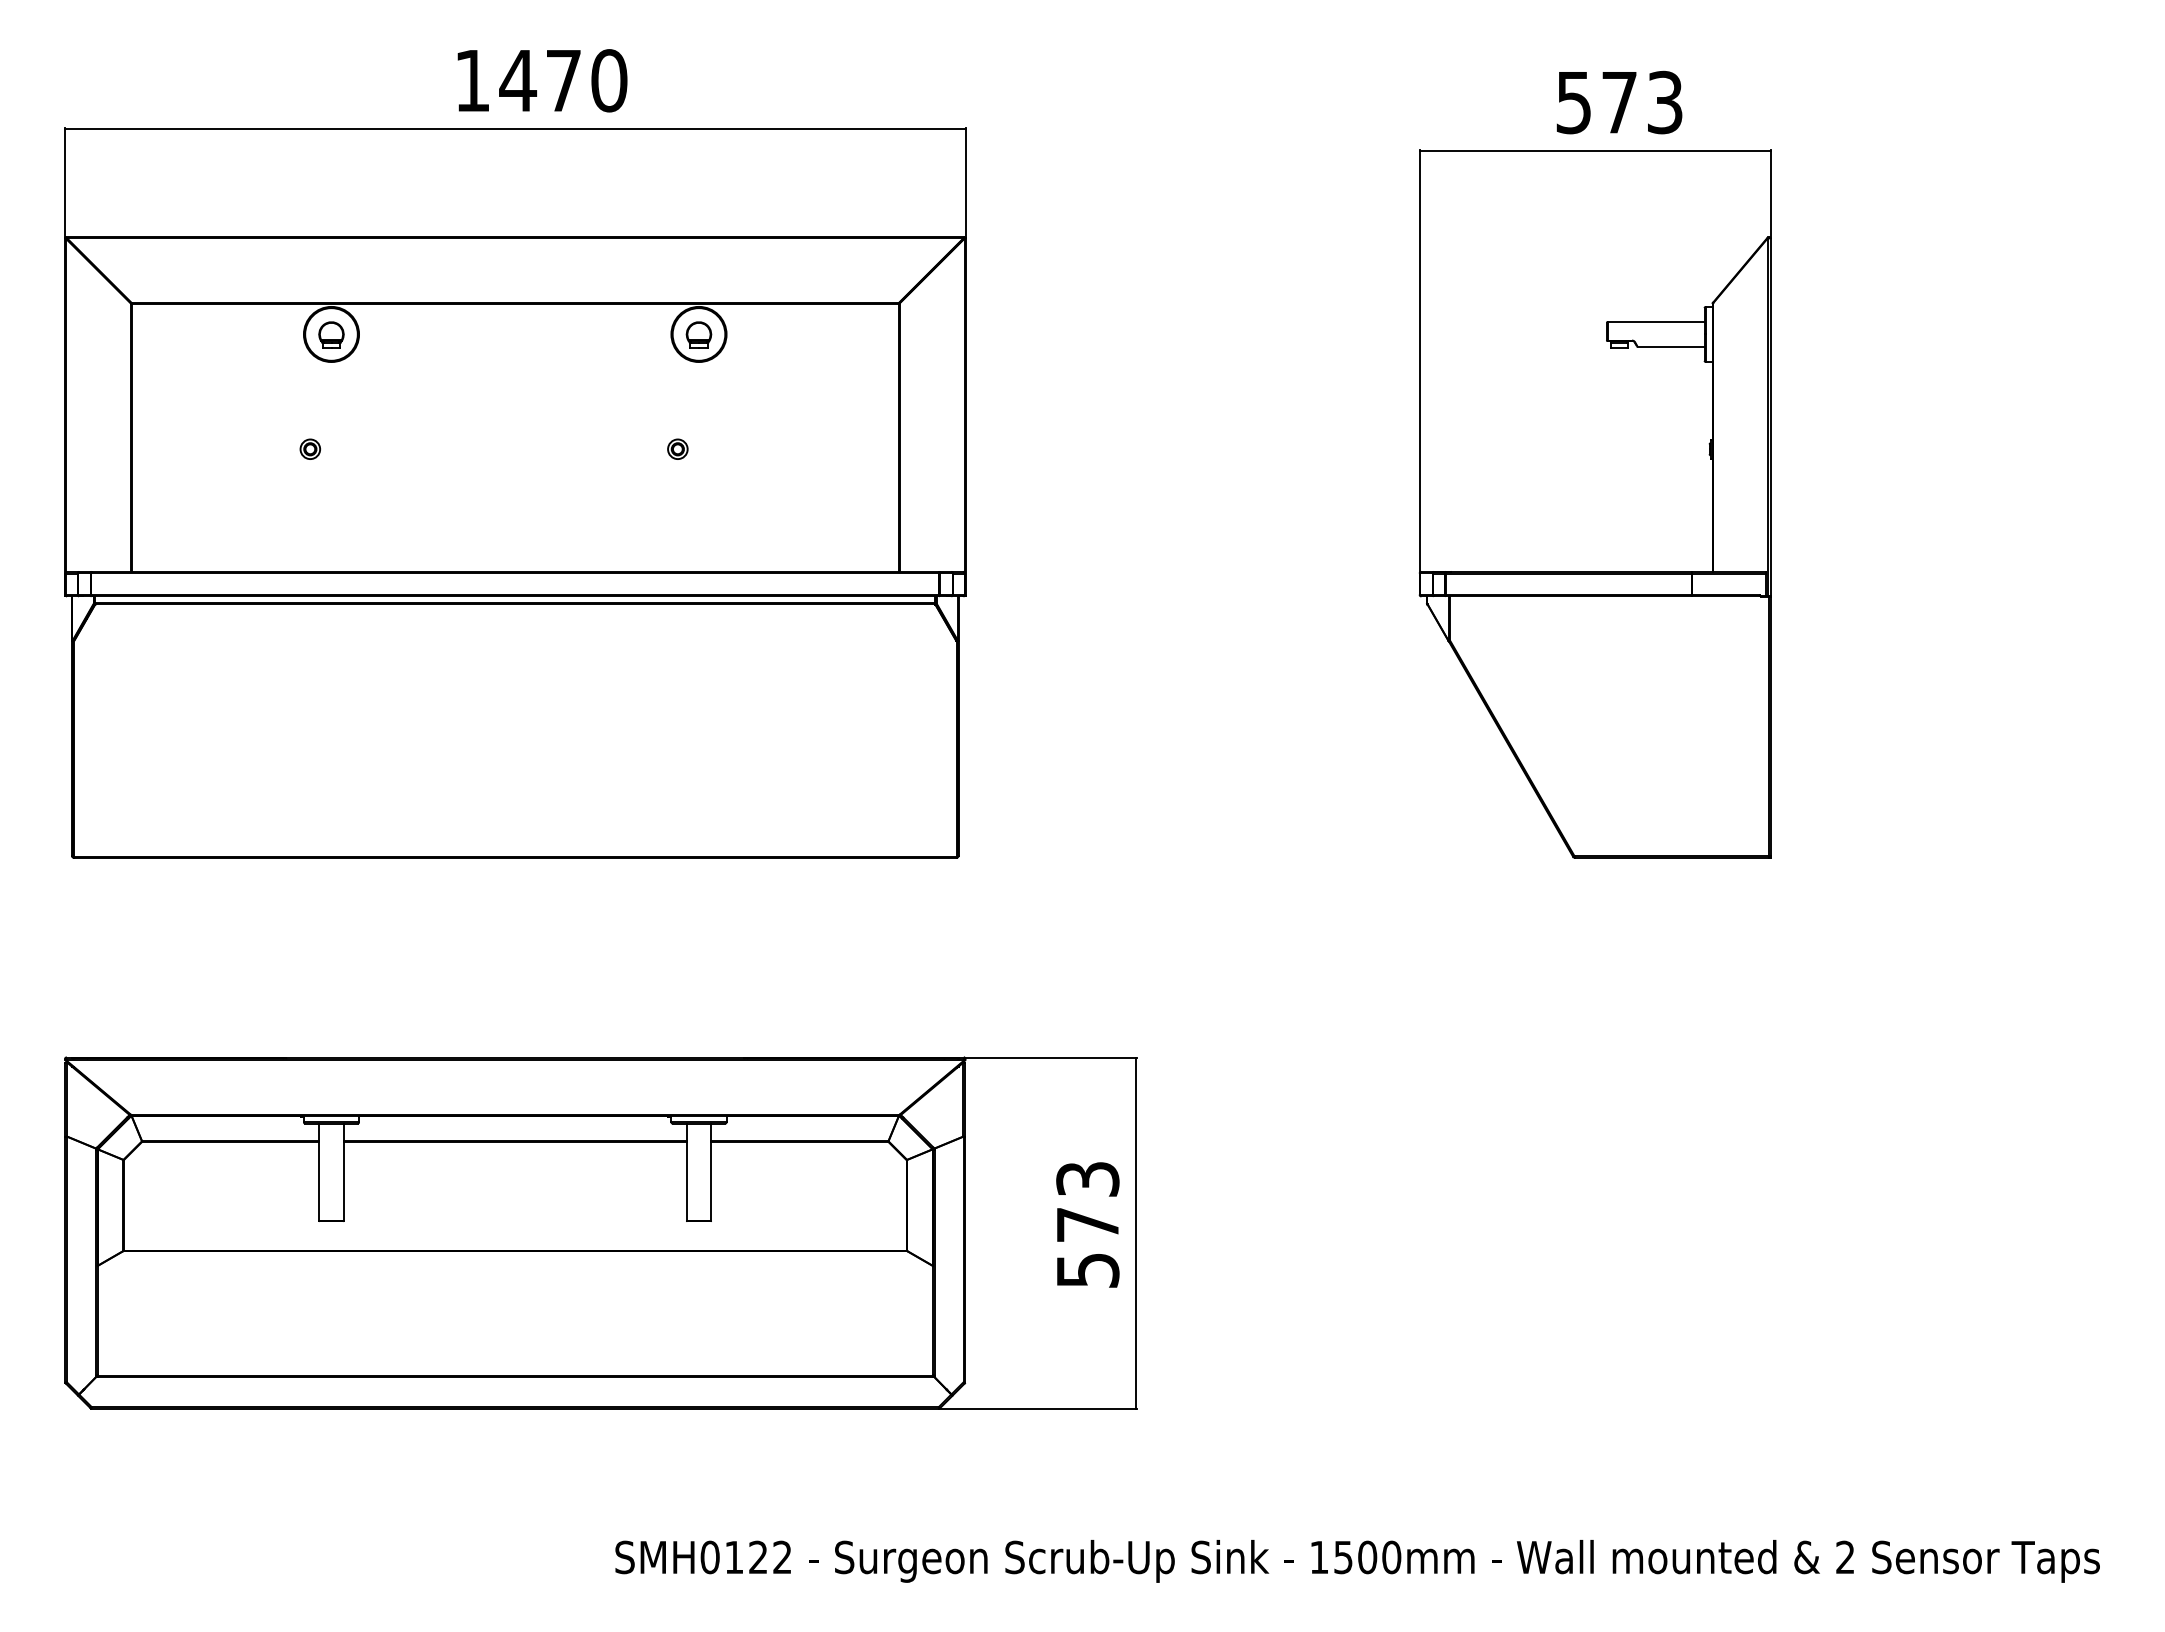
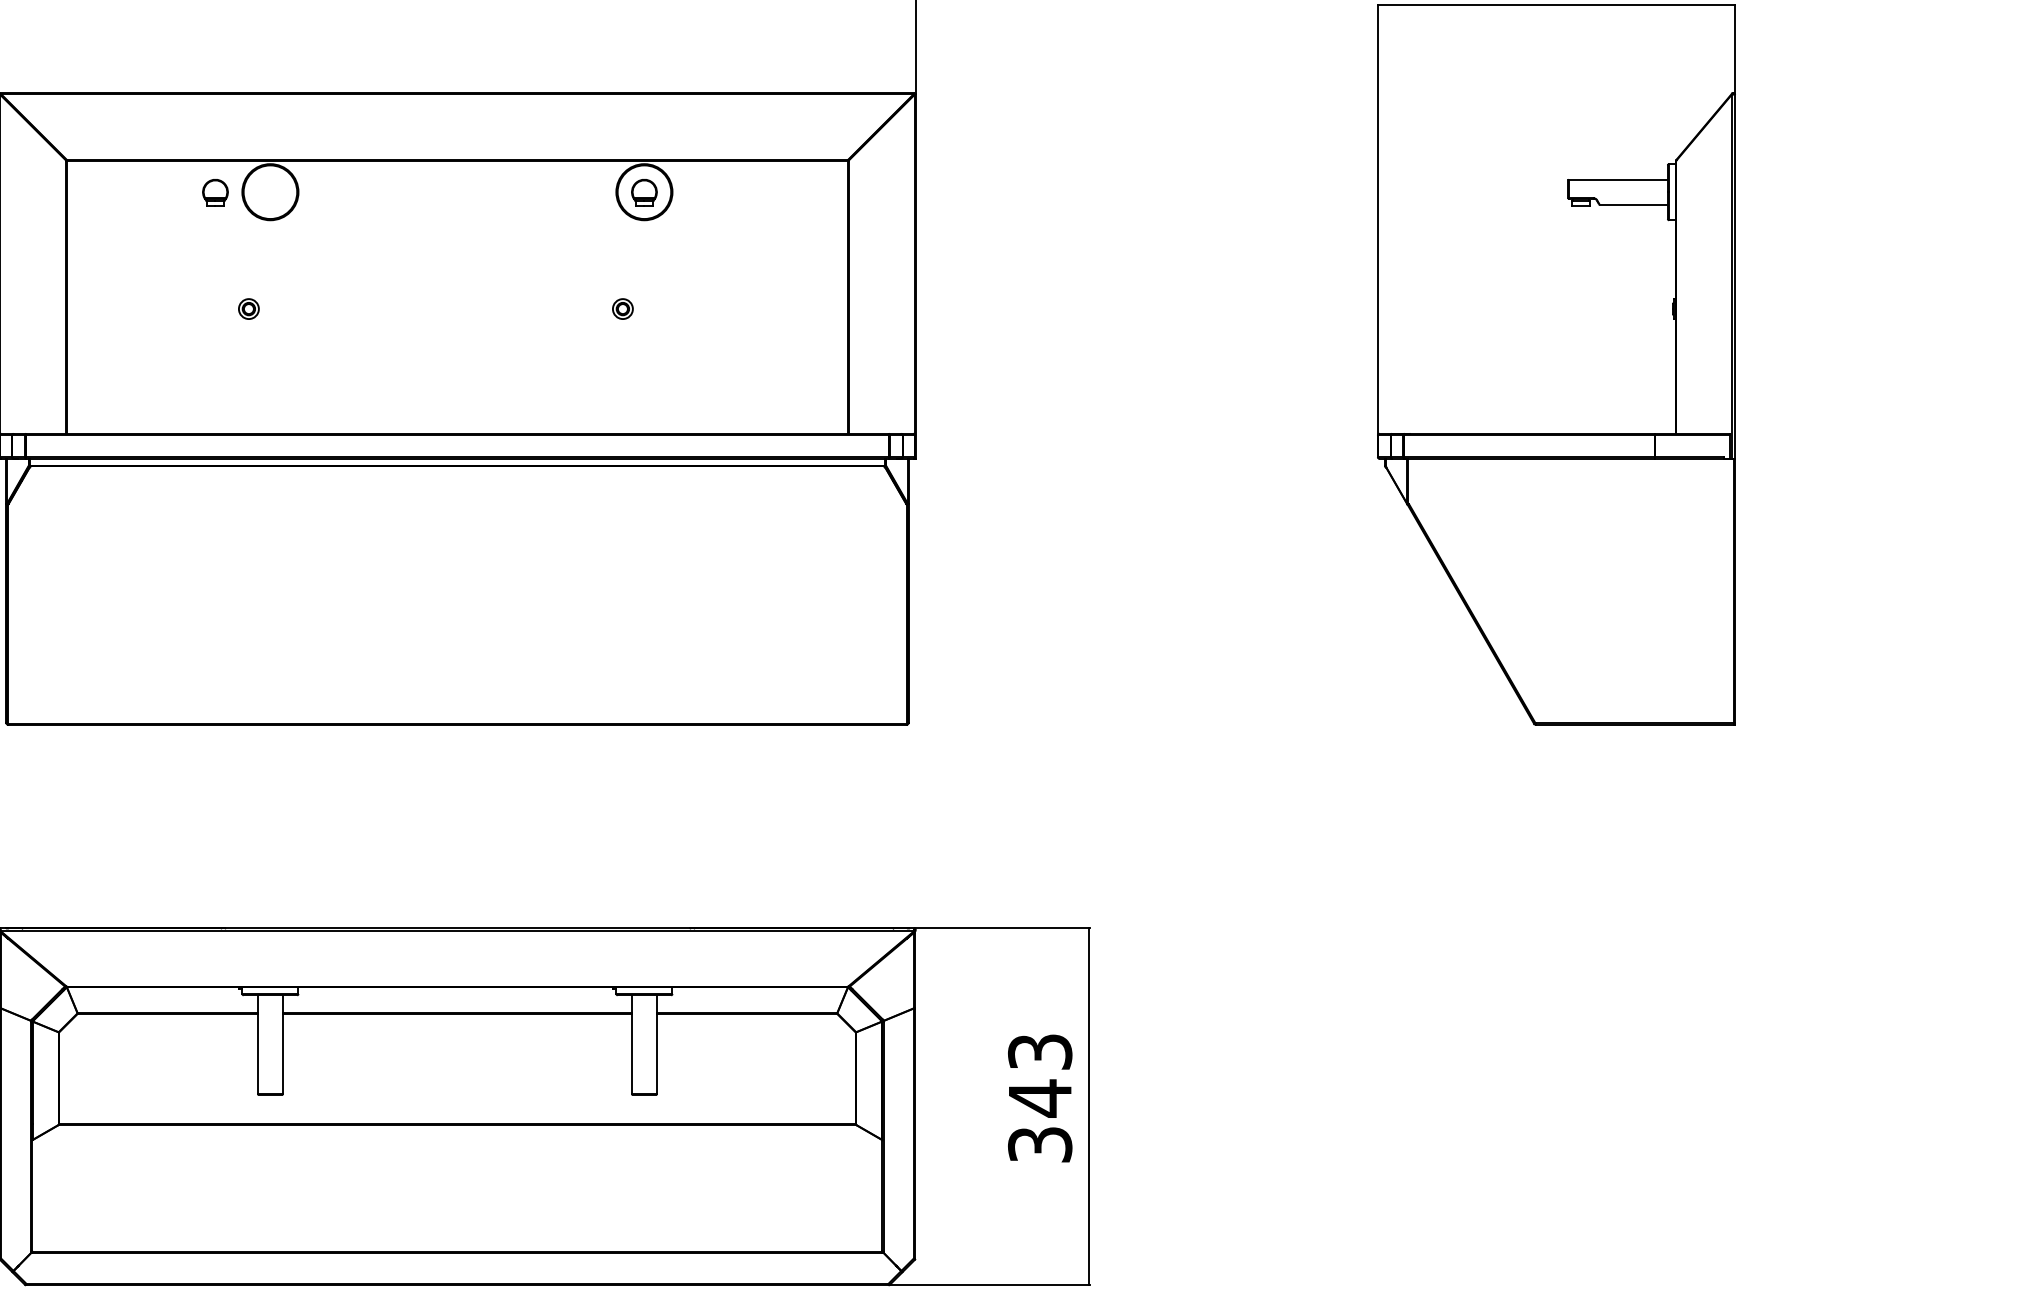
part: (331, 334) -> (215, 192), moved
text: (1087, 1246) -> (1039, 1120), 573 -> 343

